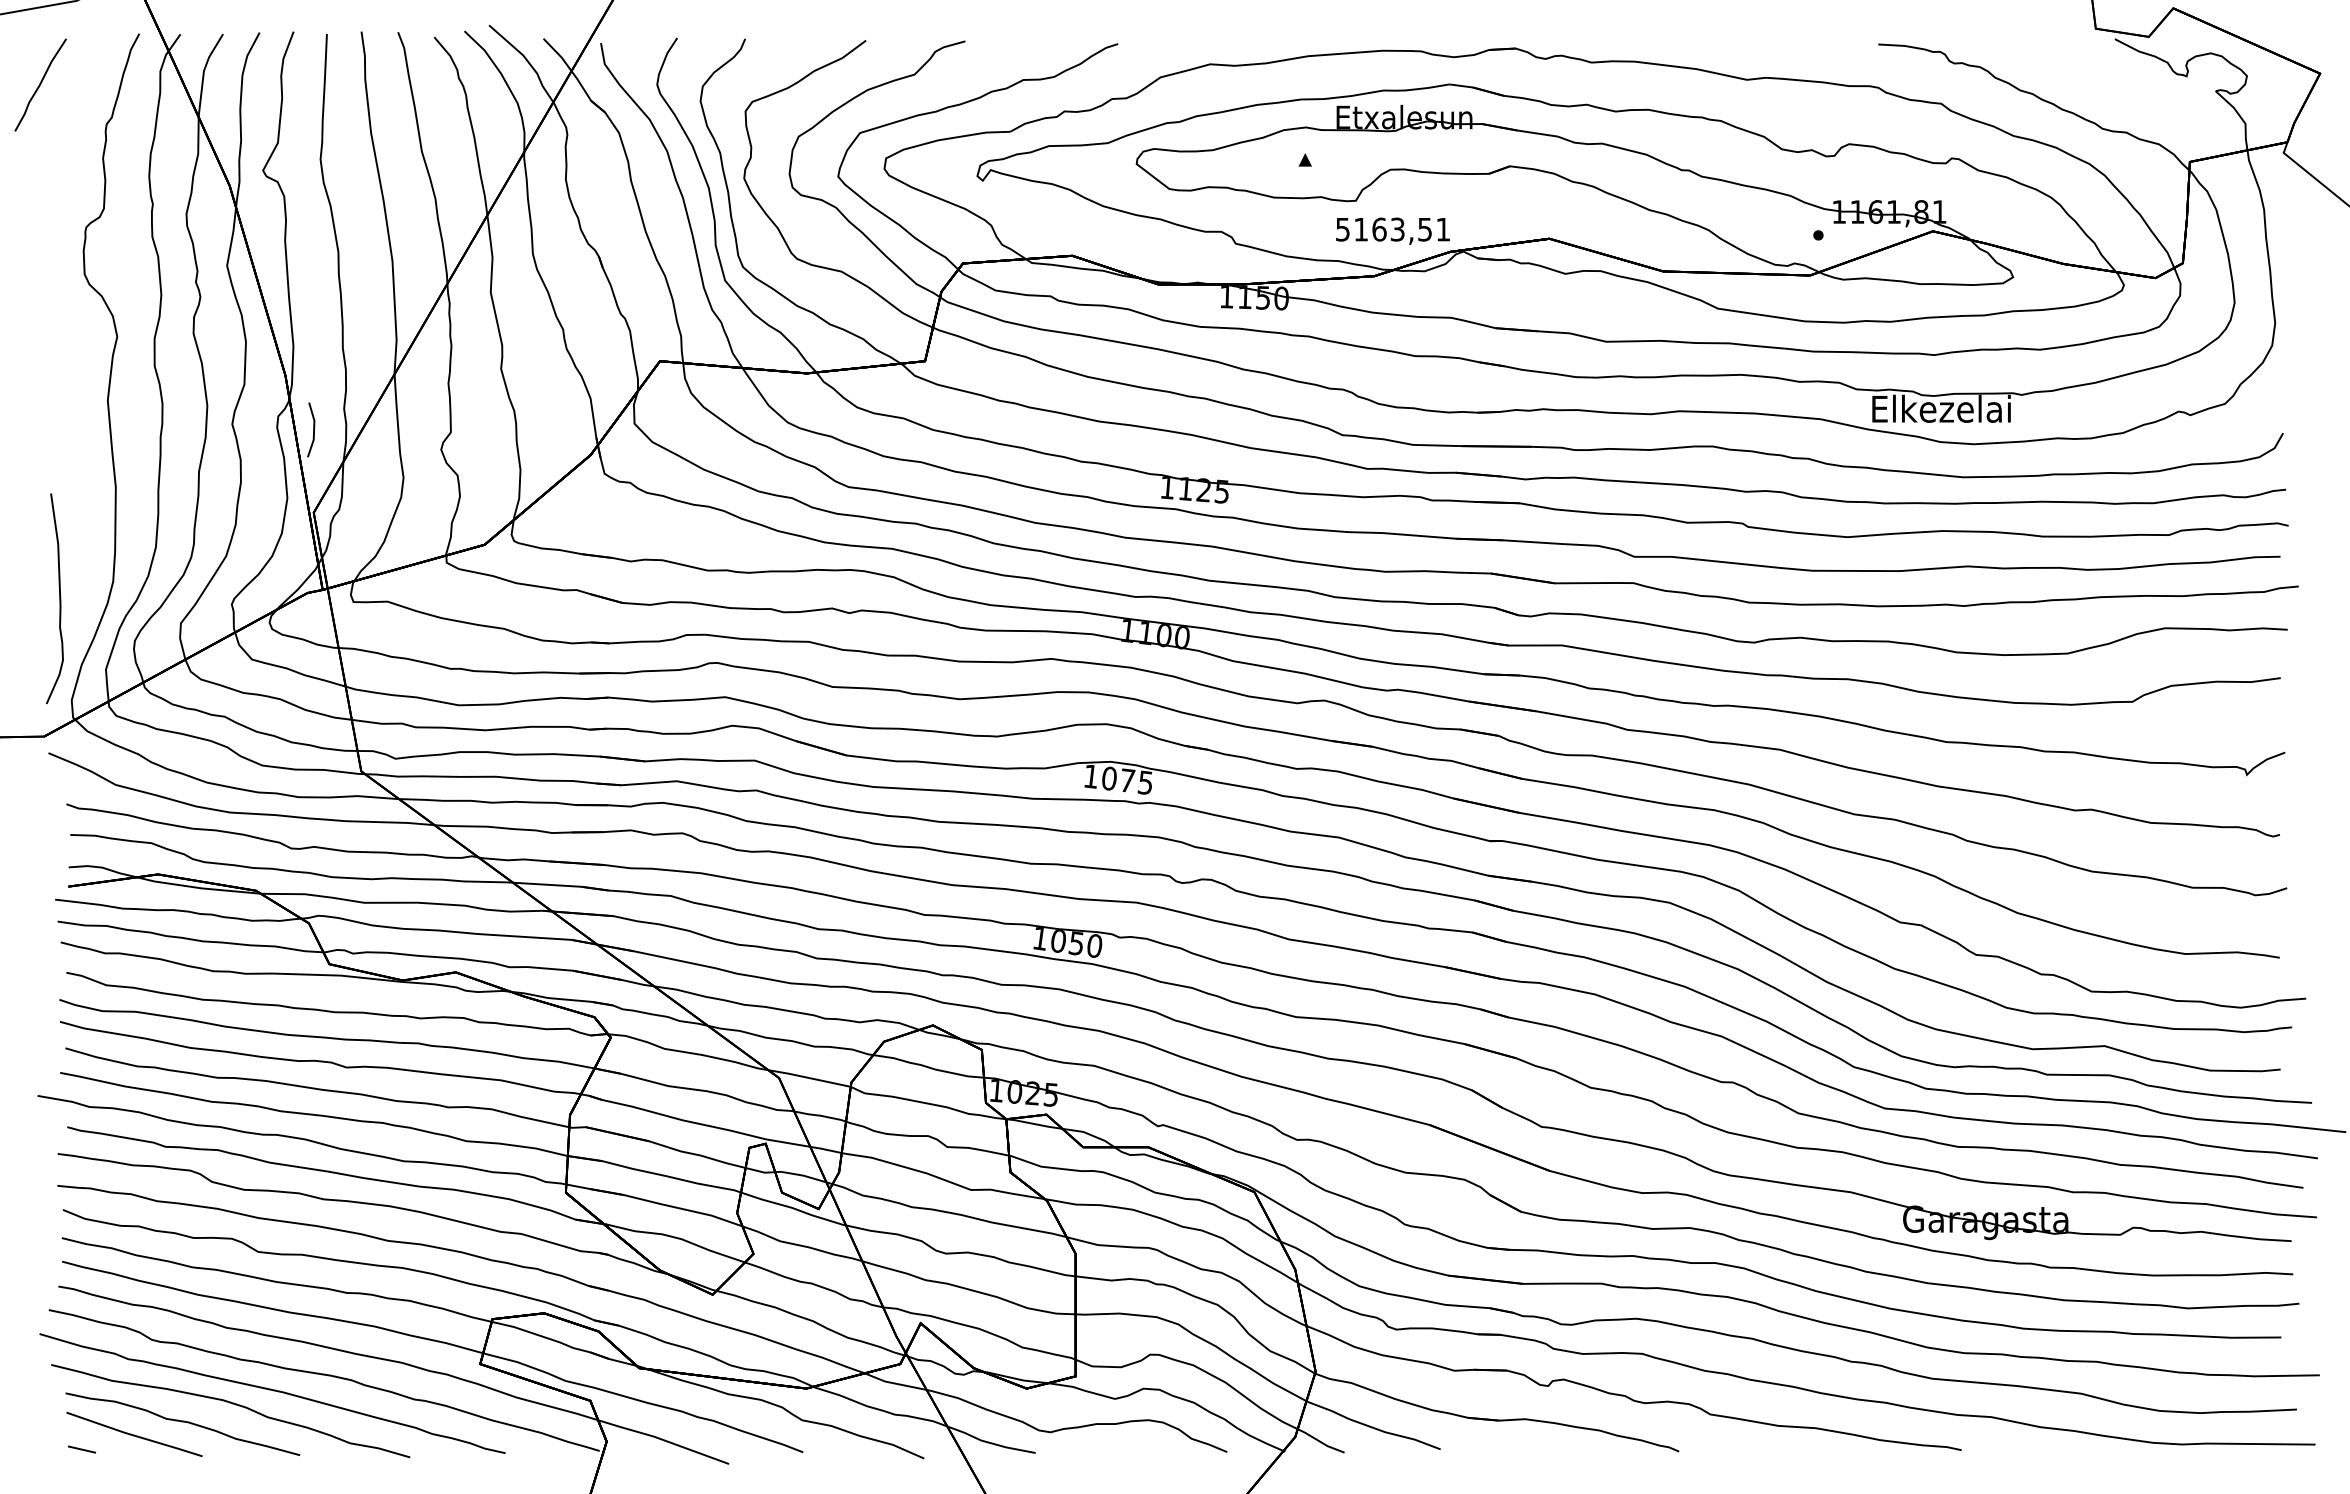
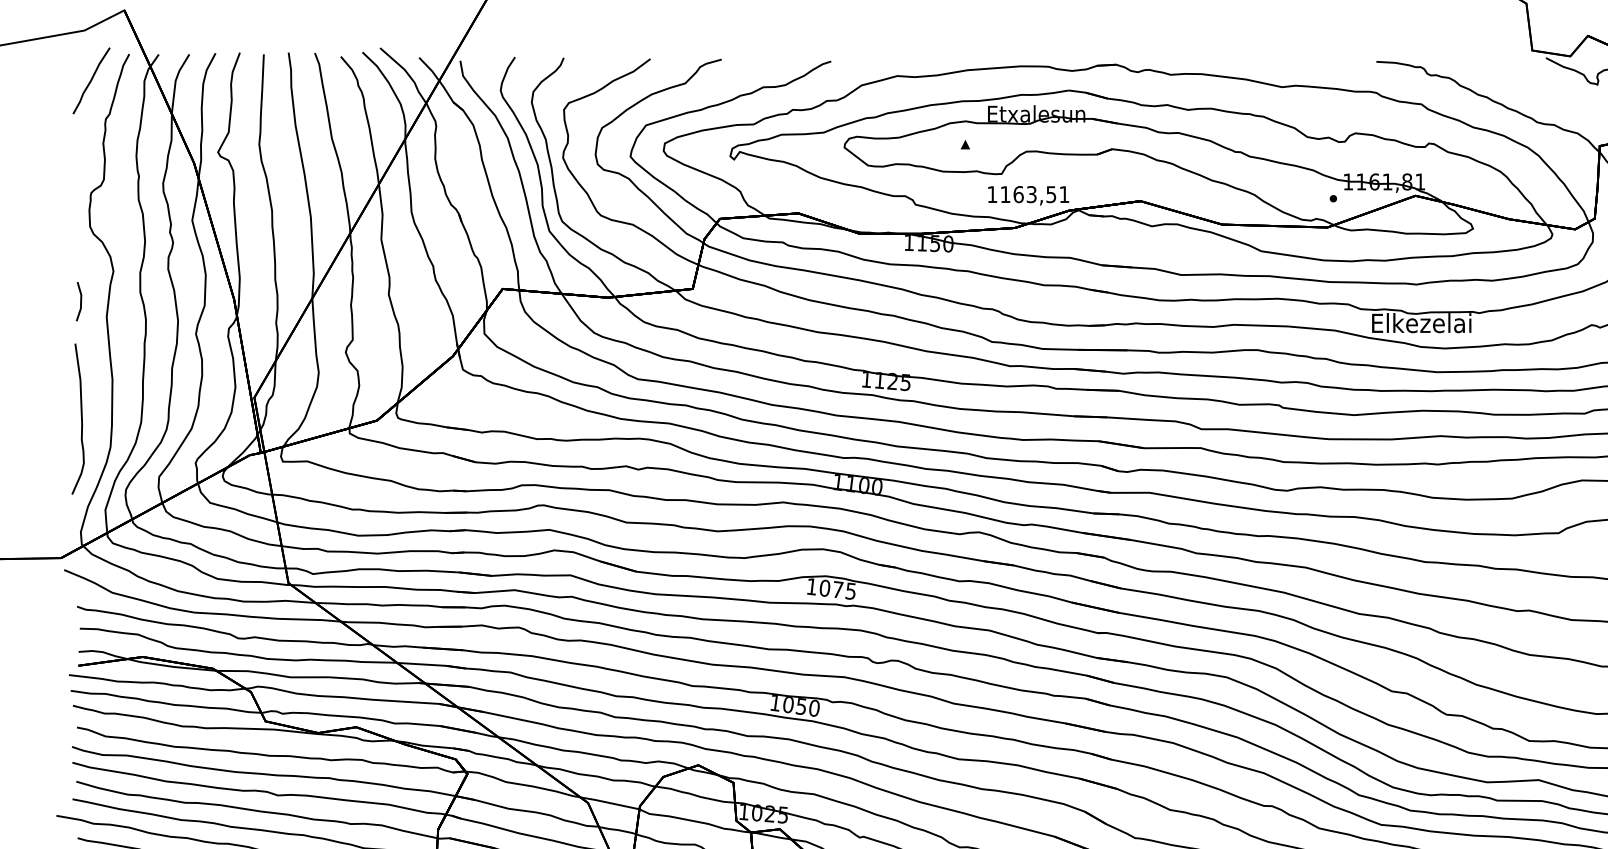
curve: (40, 84) -> (91, 80), moved
text: (1342, 229) -> (992, 194), 5163,51 -> 1163,51
line: (313, 429) -> (80, 301), moved
curve: (59, 598) -> (81, 418), moved

